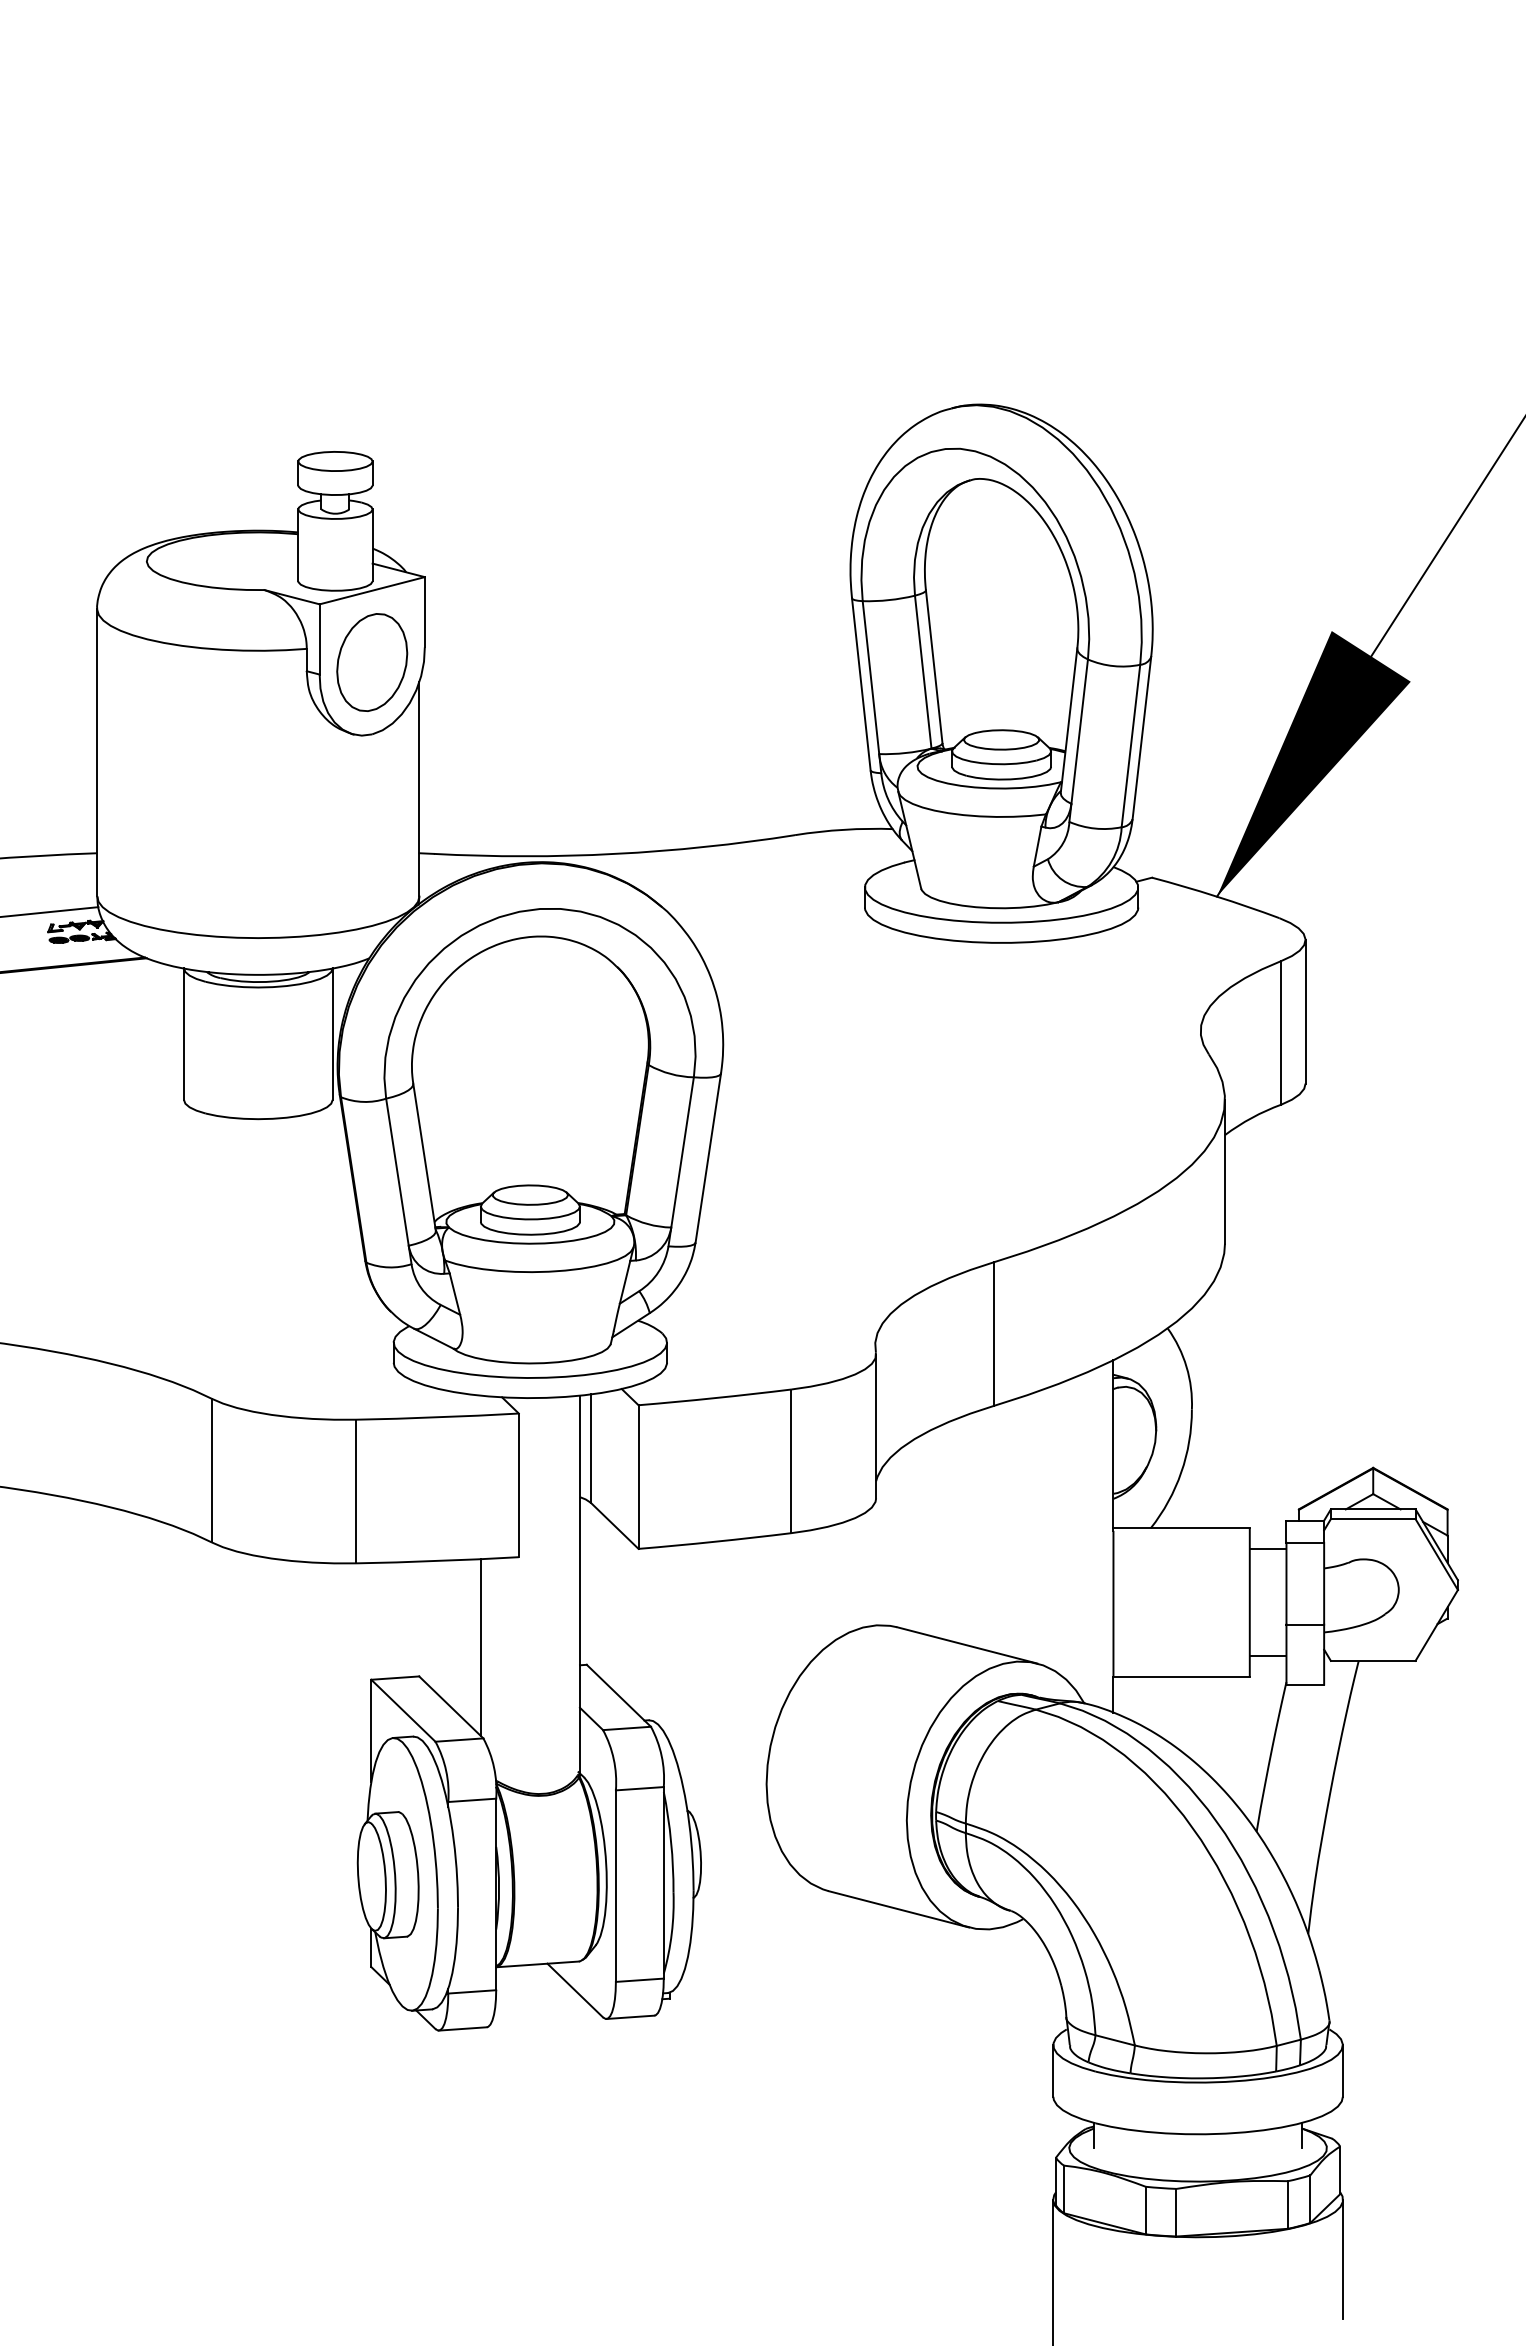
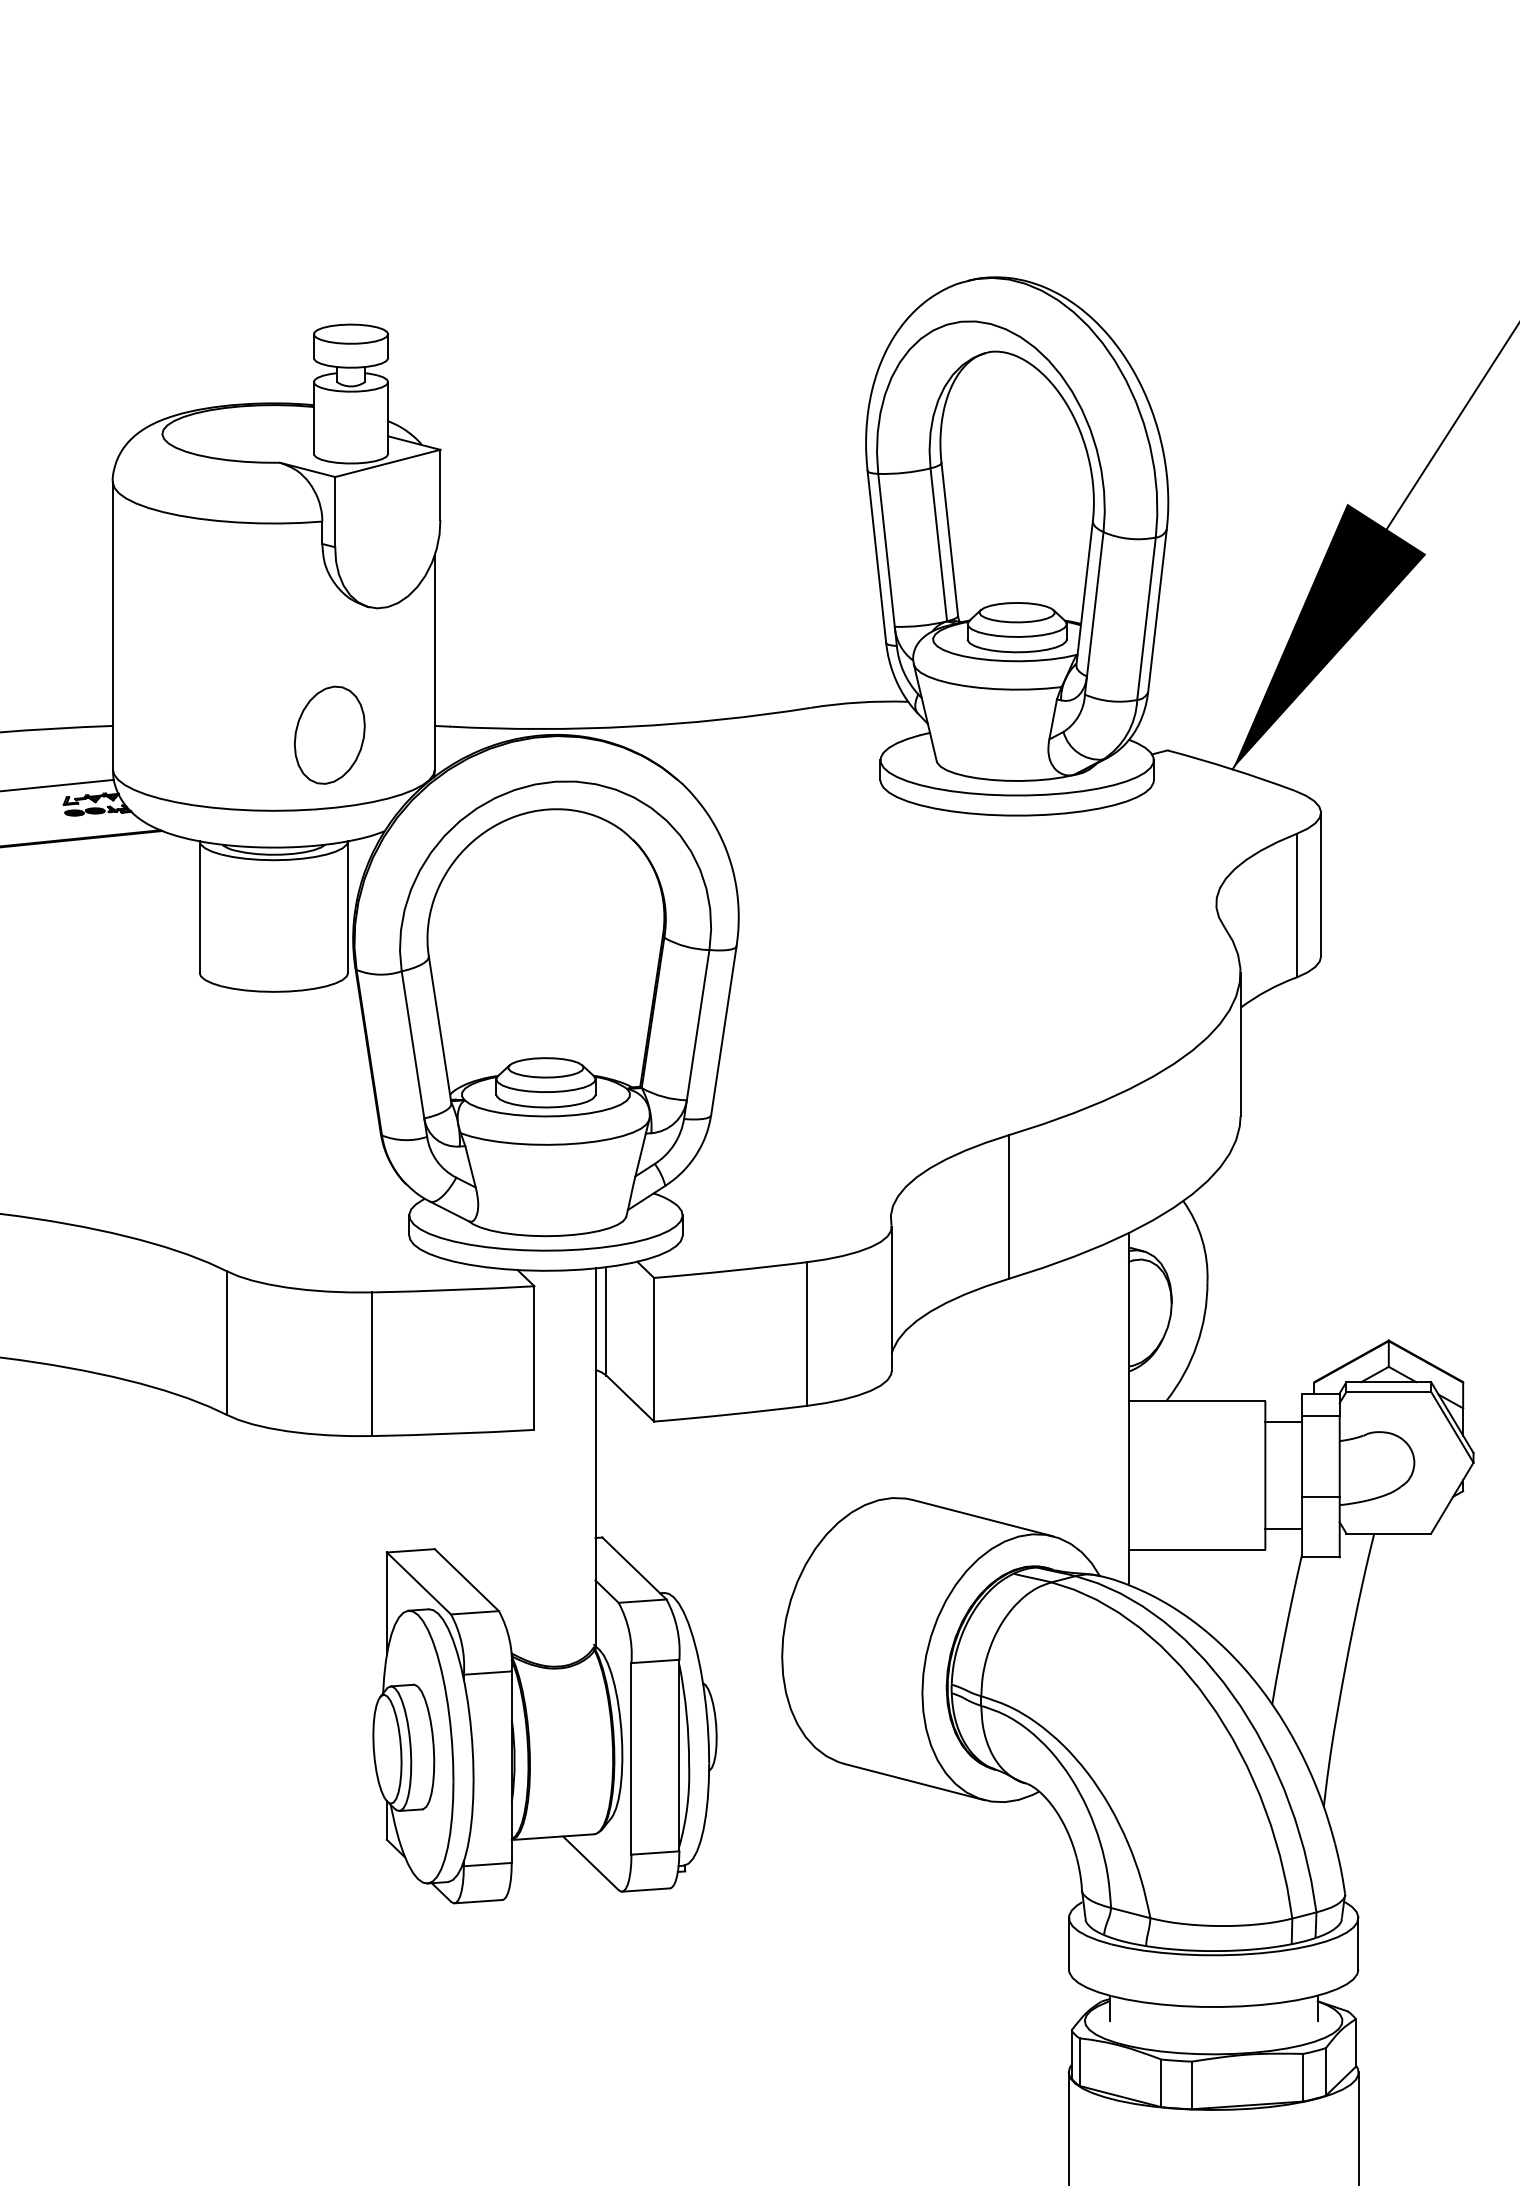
part: (372, 662) -> (330, 735), moved
line: (480, 1647) -> (496, 1520), removed

